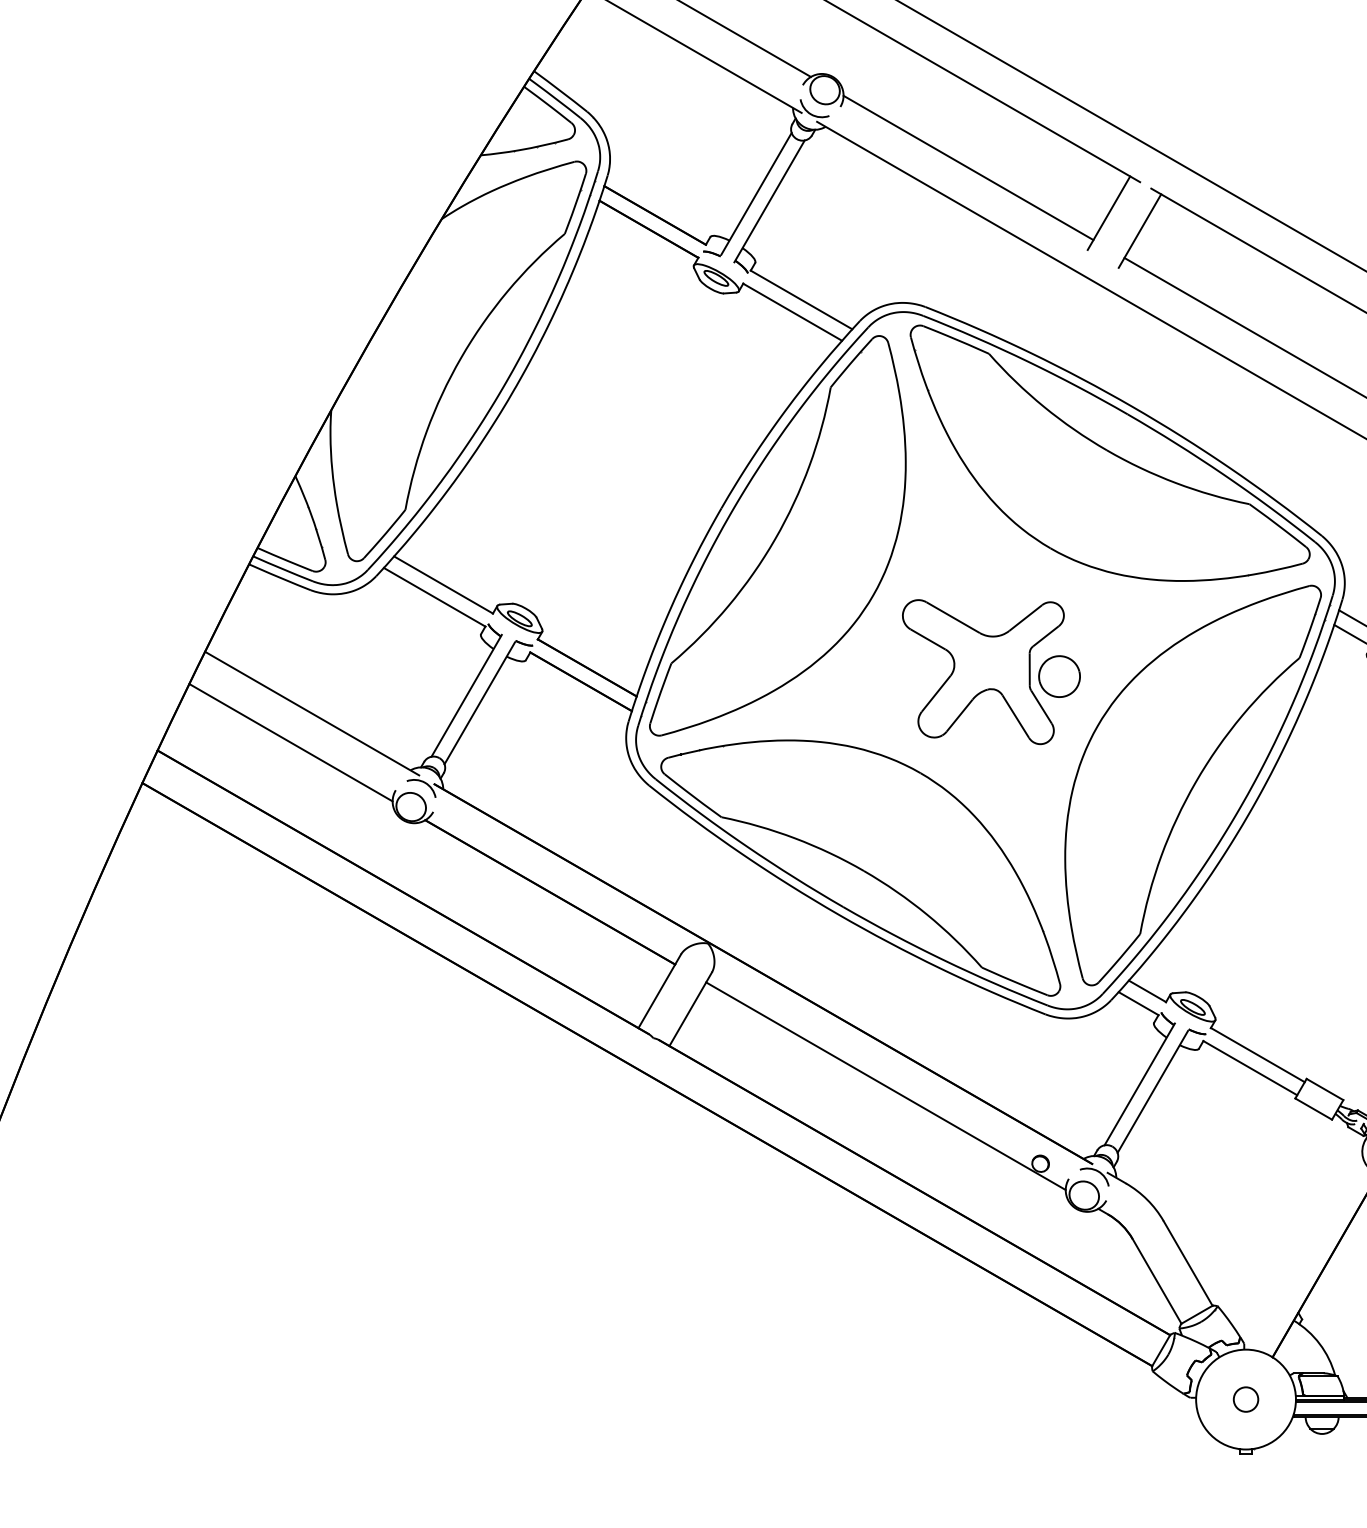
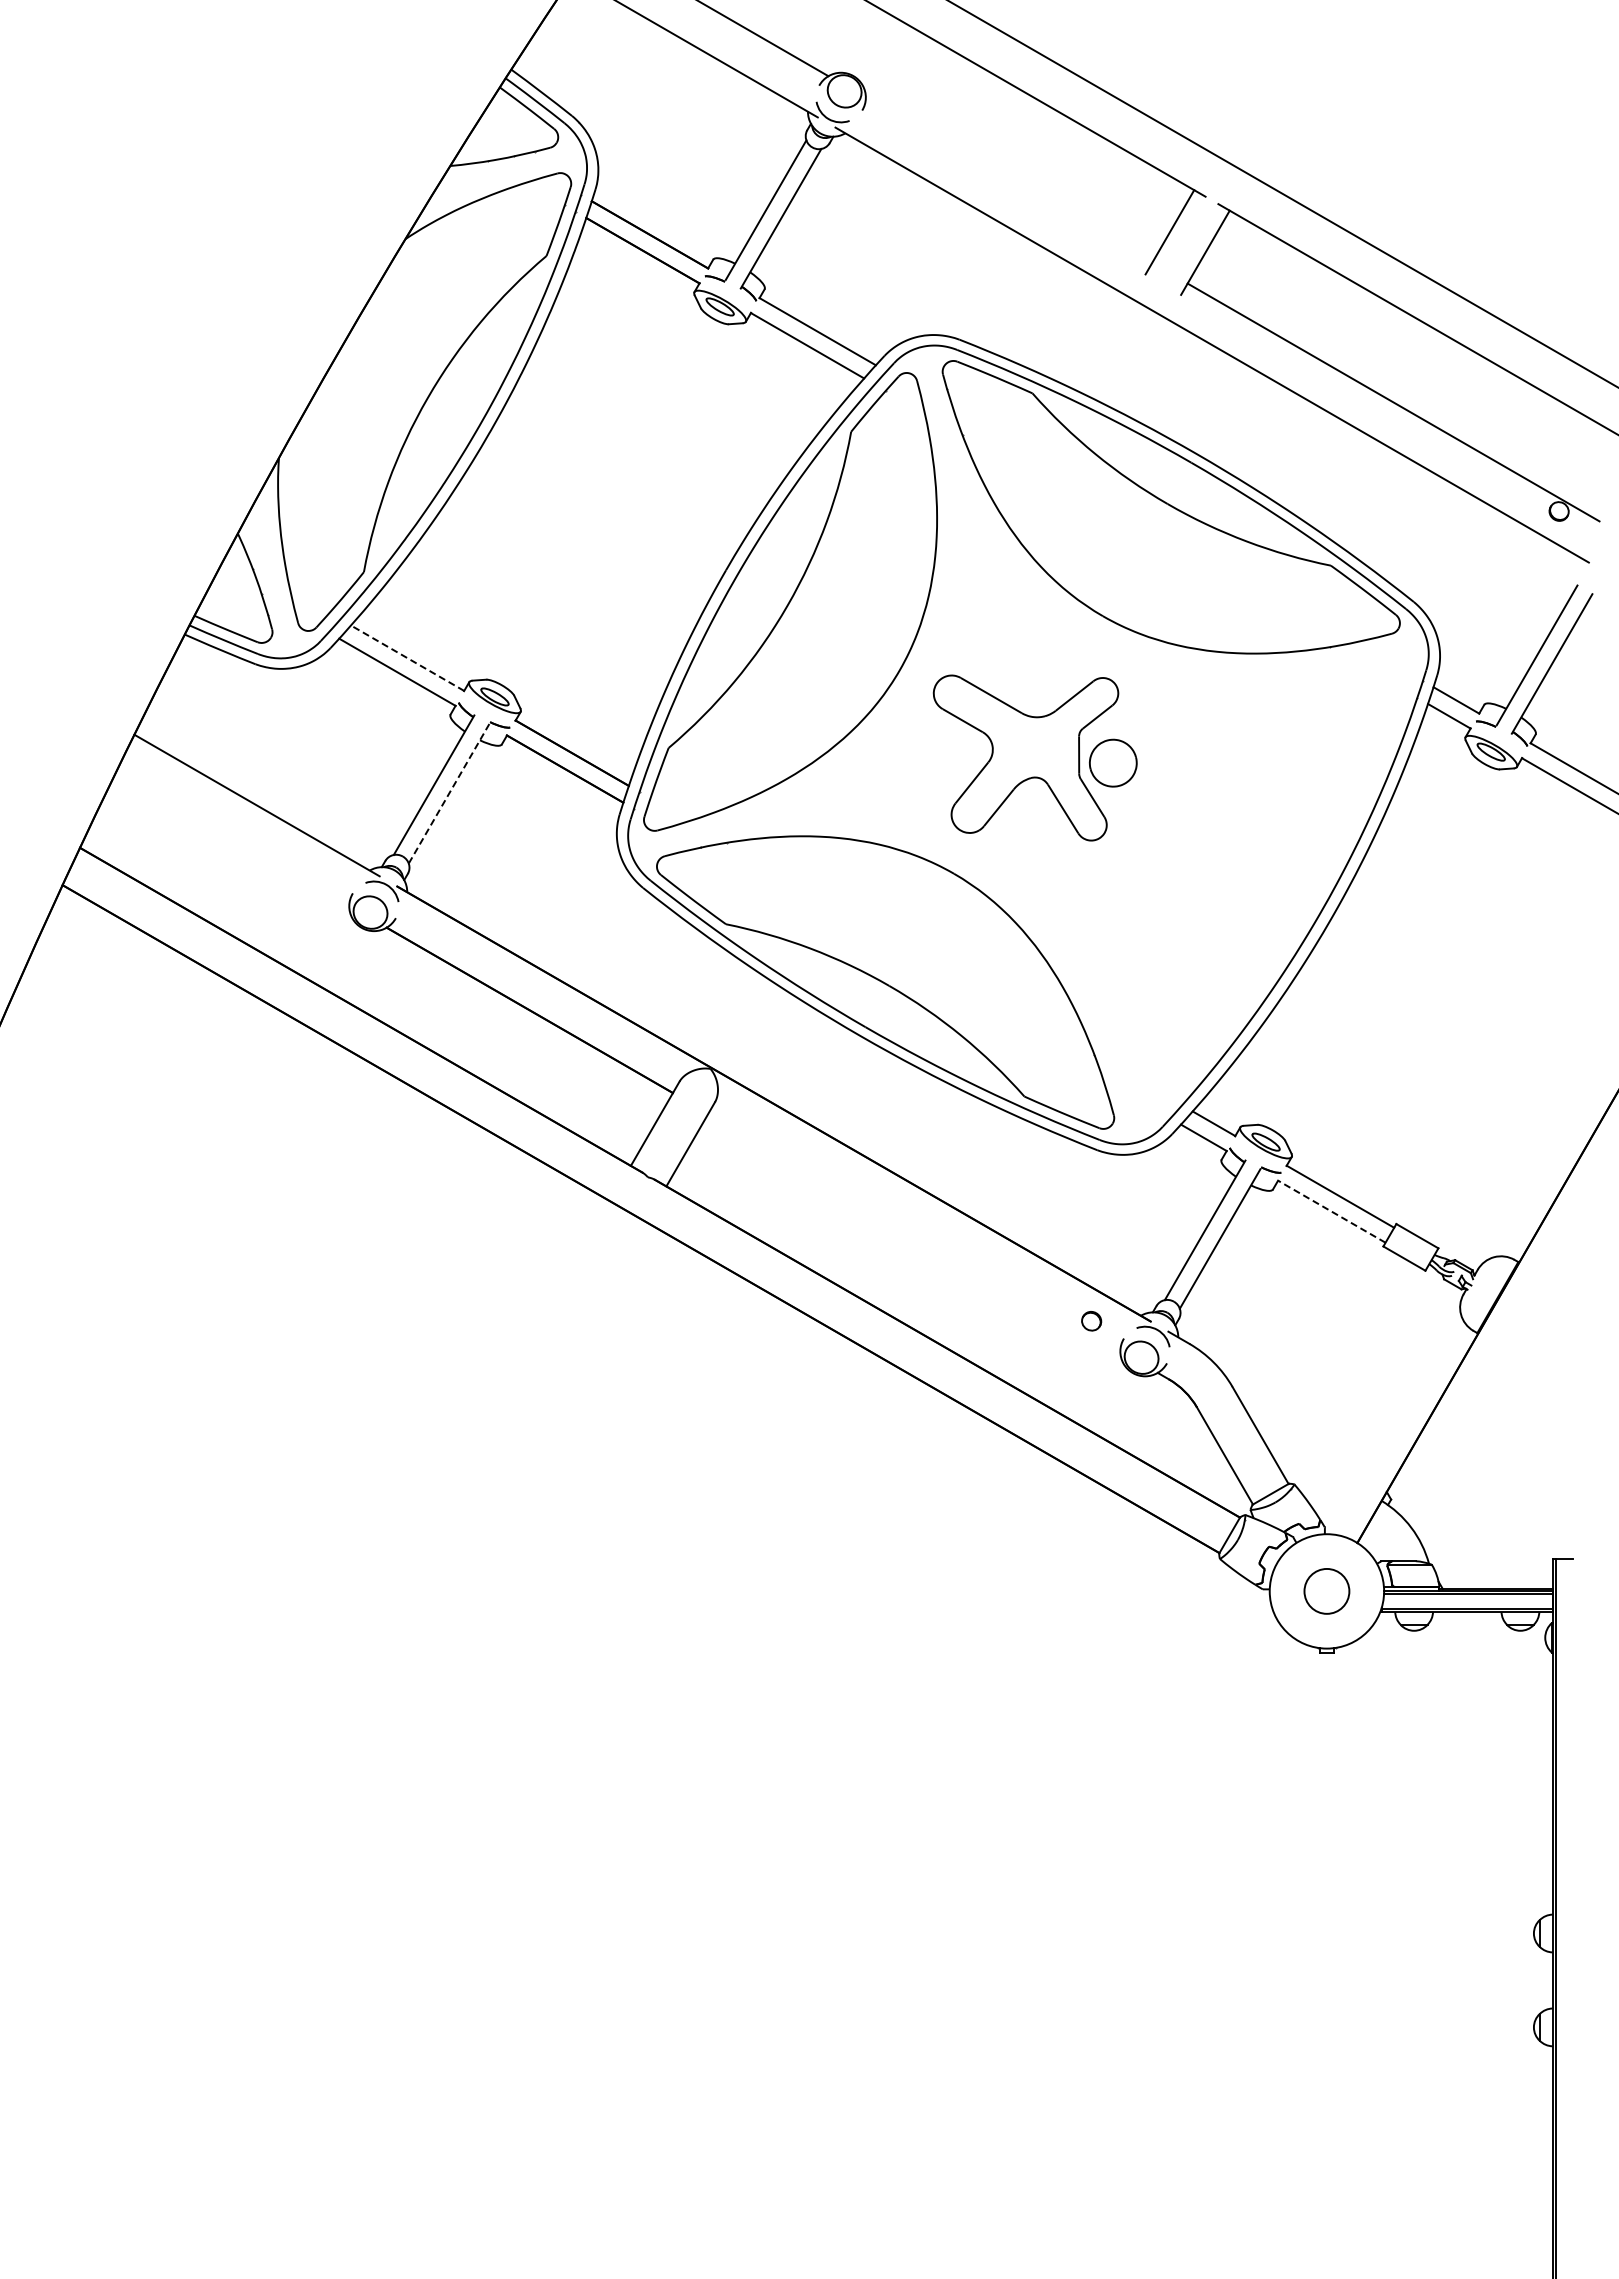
line: (968, 168) -> (1008, 180), removed
line: (443, 584) -> (407, 657), solid -> dashed
line: (480, 703) -> (449, 793), solid -> dashed
line: (290, 742) -> (232, 838), removed
part: (1192, 785) -> (1265, 887), removed
line: (1250, 1067) -> (1331, 1211), solid -> dashed
line: (886, 1086) -> (914, 1232), removed
circle: (1245, 1399) -> (1326, 1591), size x1.6

